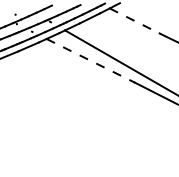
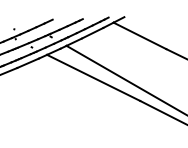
line: (134, 20) -> (139, 35), dashed -> solid
line: (91, 61) -> (94, 78), dashed -> solid

